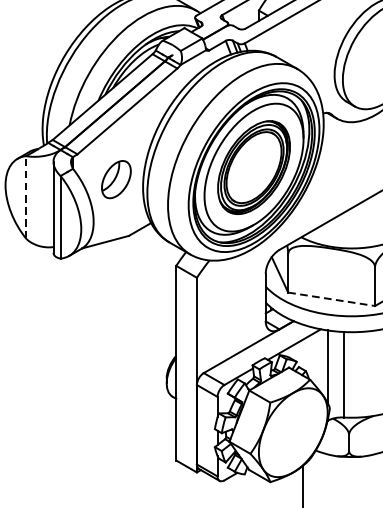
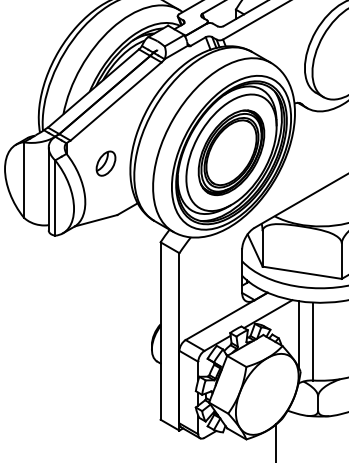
part: (115, 179) -> (105, 163), size x0.71
line: (25, 196) -> (23, 179), dashed -> solid
line: (331, 298) -> (302, 272), dashed -> solid

